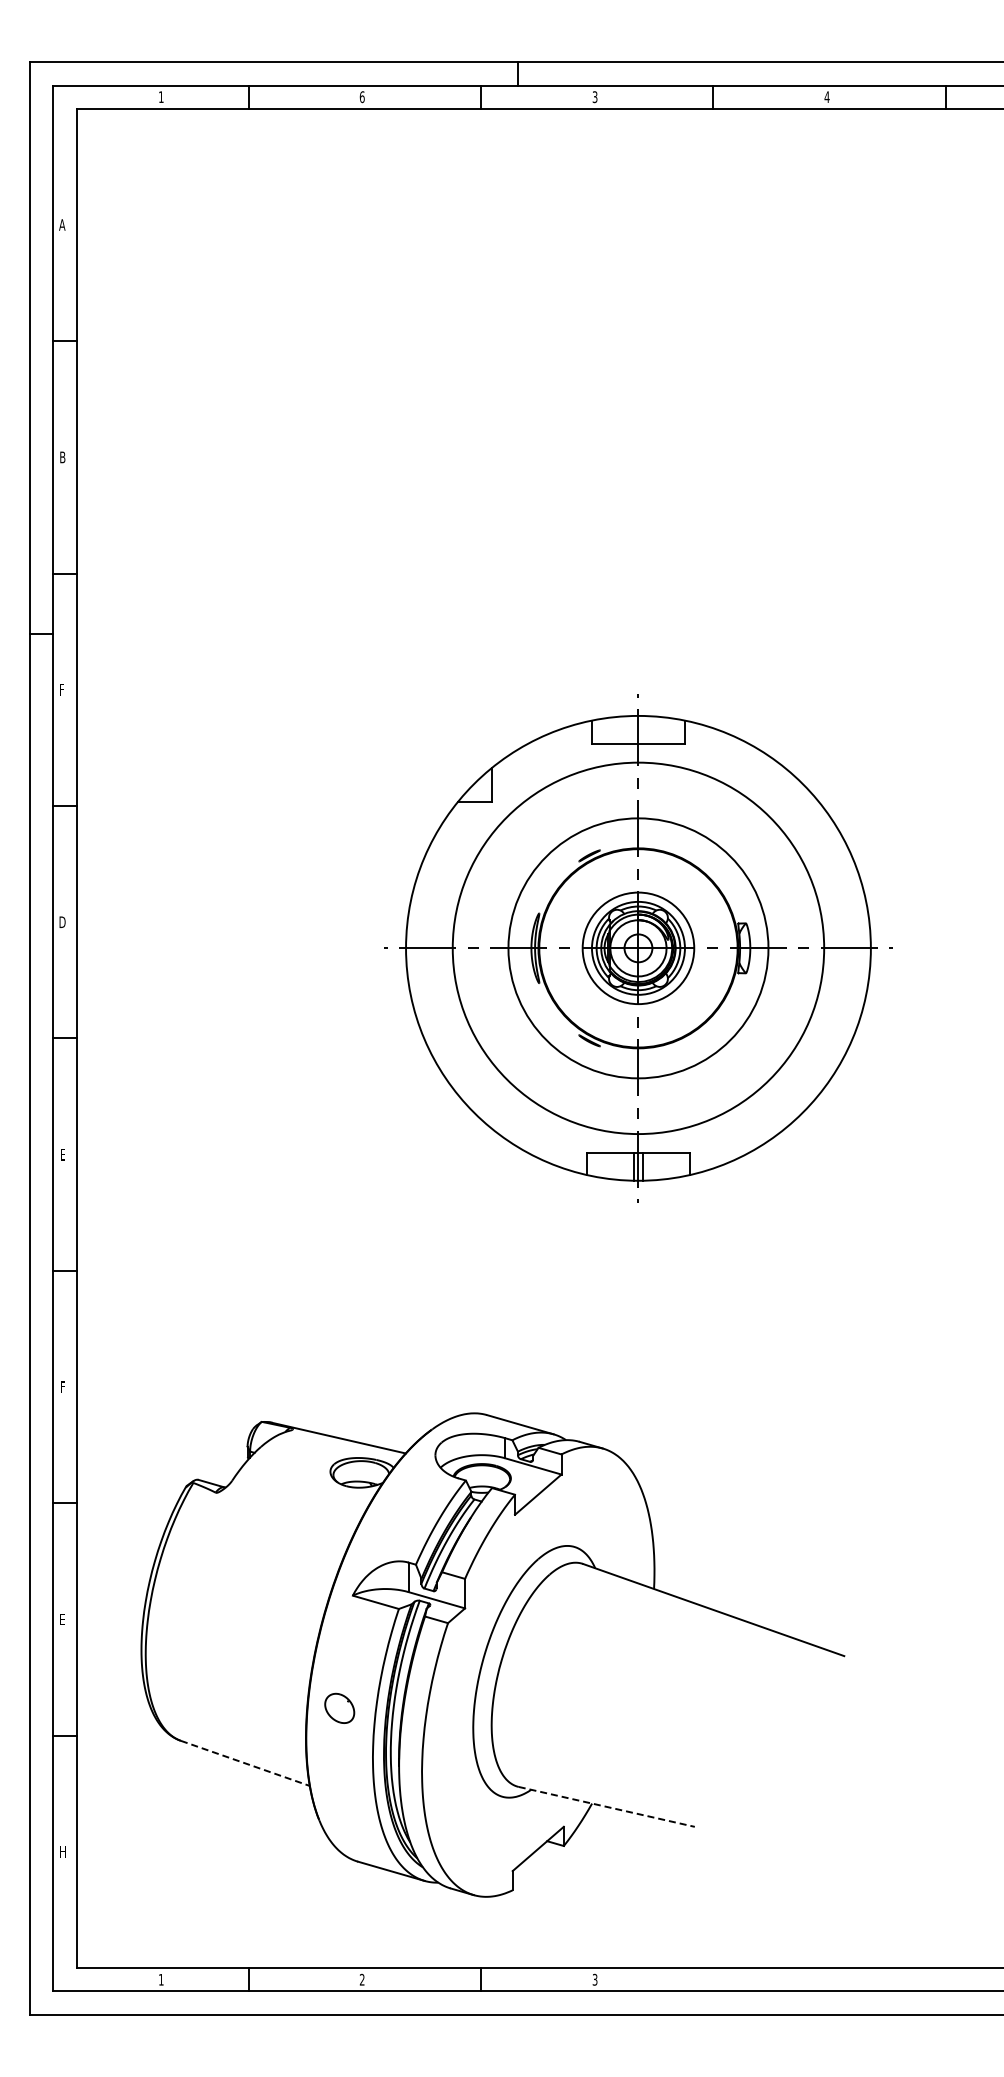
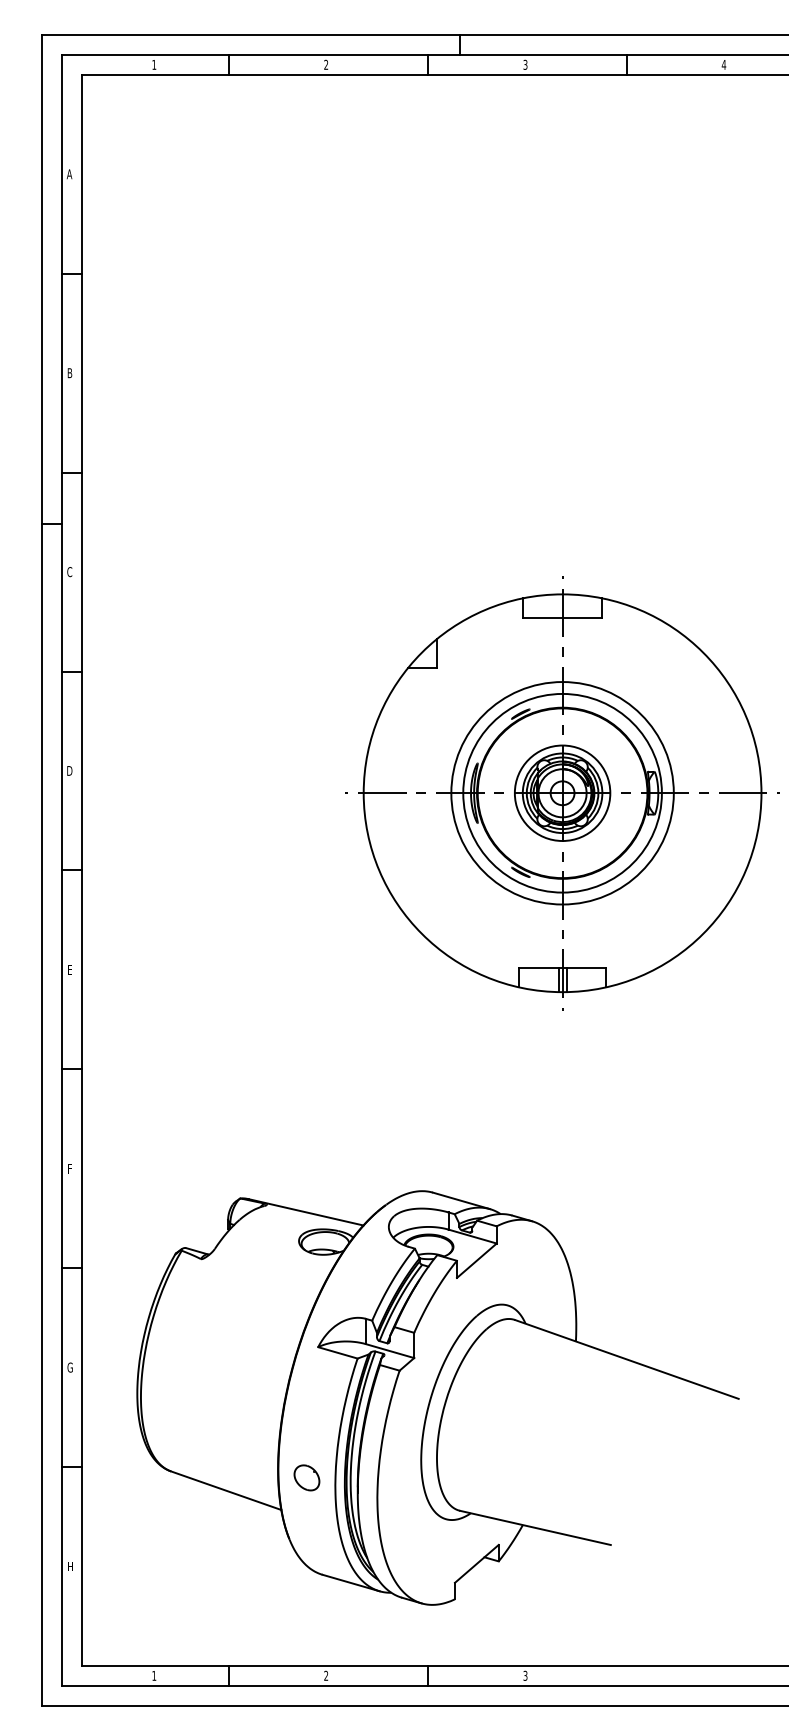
text: (361, 97) -> (325, 65), 6 -> 2
text: (62, 689) -> (69, 571), F -> C
circle: (638, 948) -> (562, 793), size x0.62
text: (62, 1619) -> (69, 1367), E -> G
part: (339, 1707) -> (306, 1477), moved
line: (245, 1763) -> (226, 1490), dashed -> solid
line: (607, 1807) -> (536, 1528), dashed -> solid

